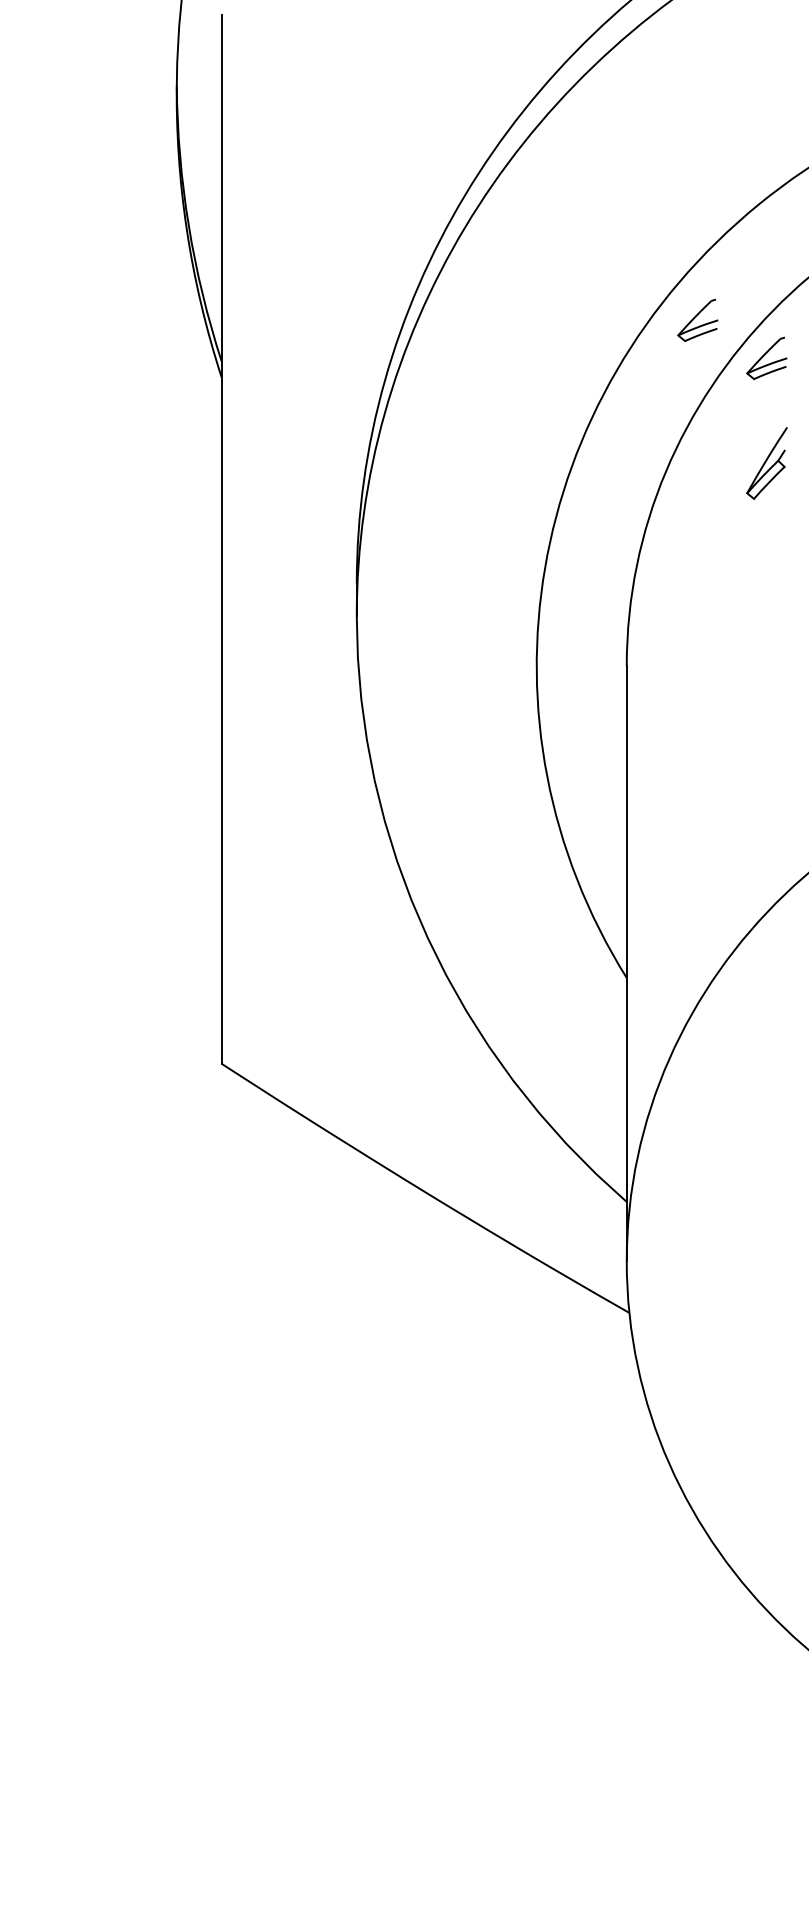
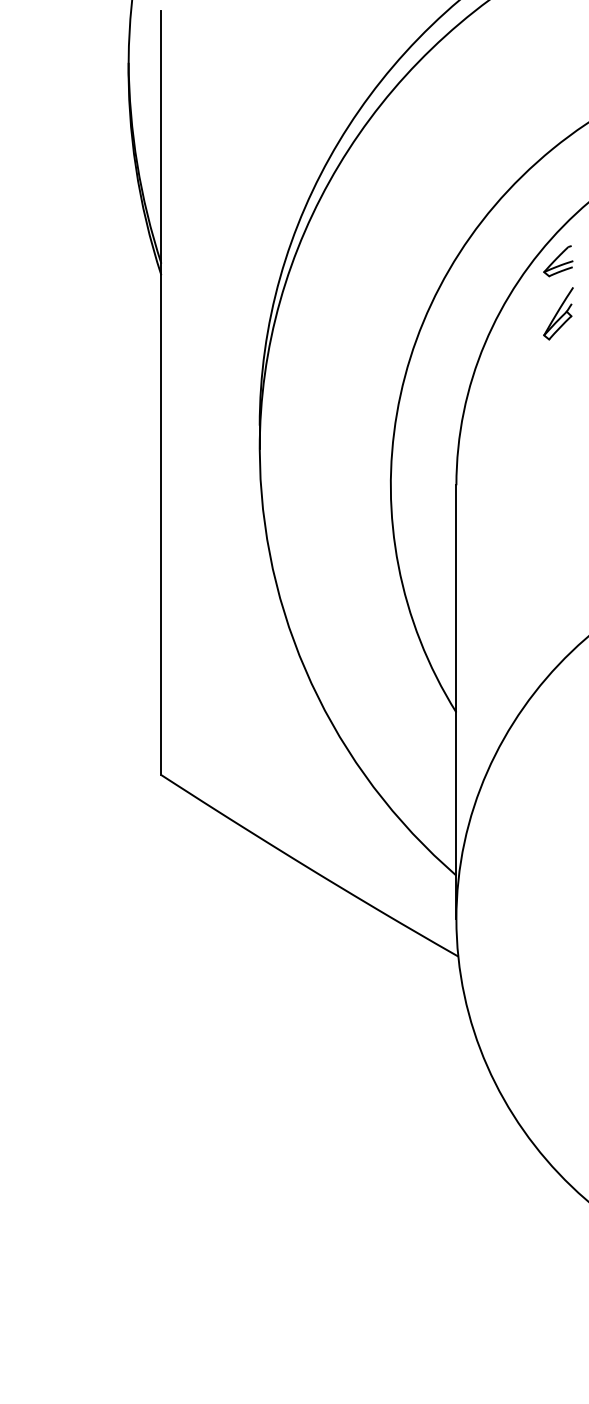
part: (697, 320) -> (507, 233), removed
part: (766, 463) -> (558, 313), moved

